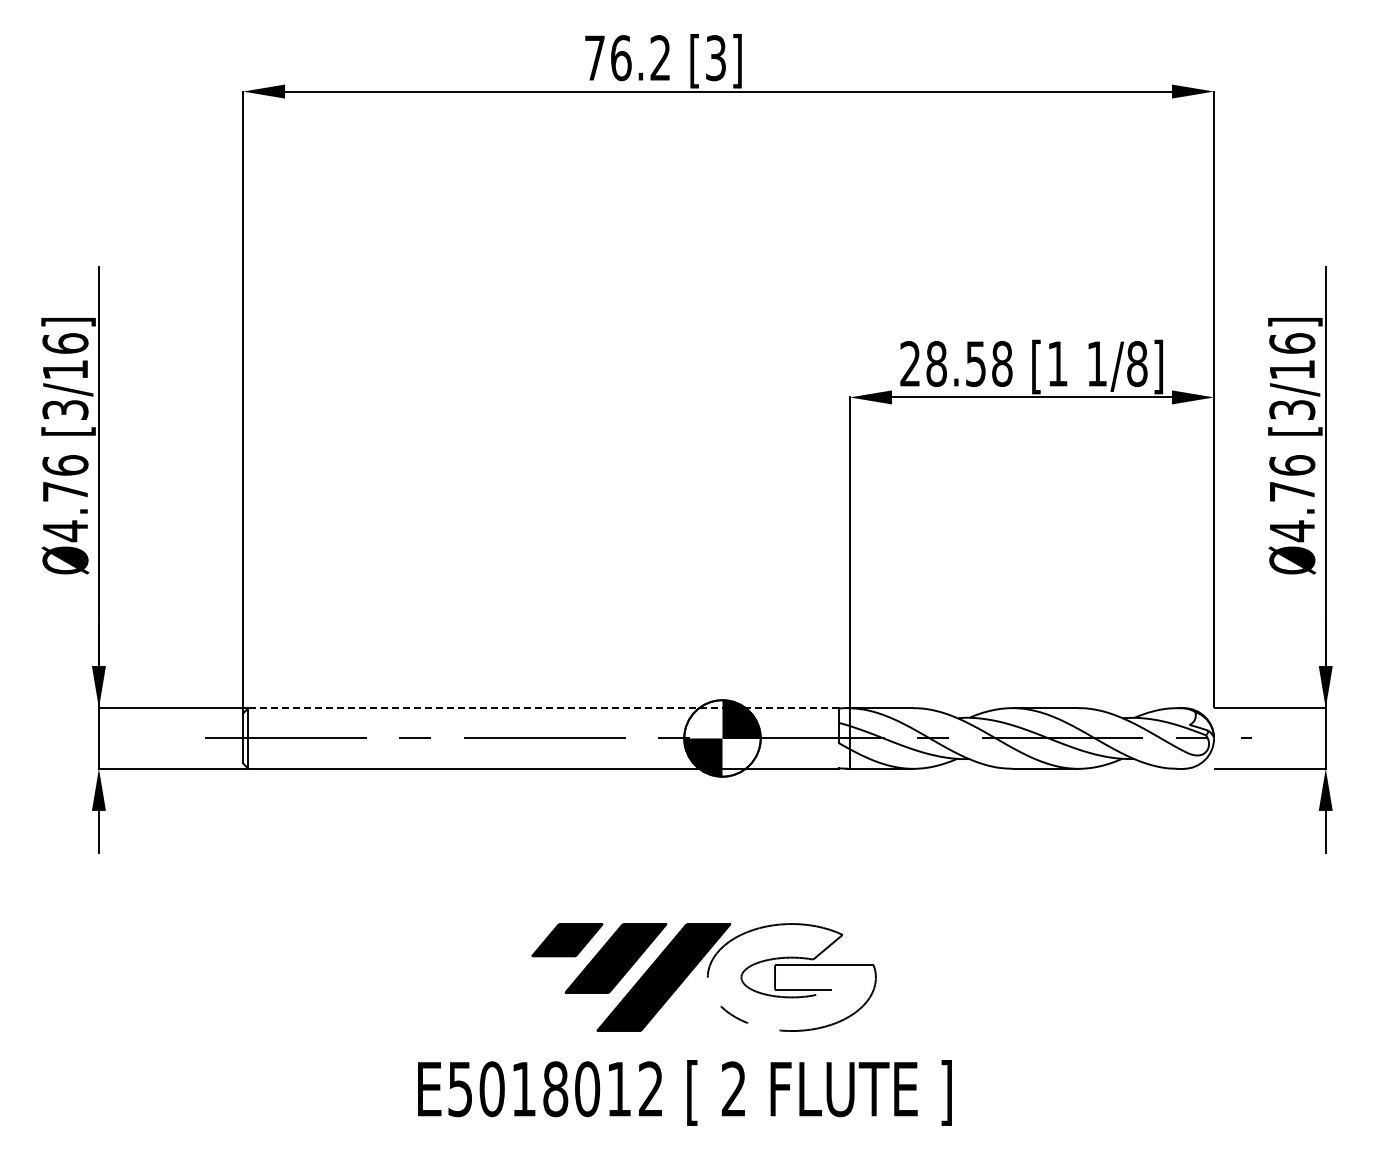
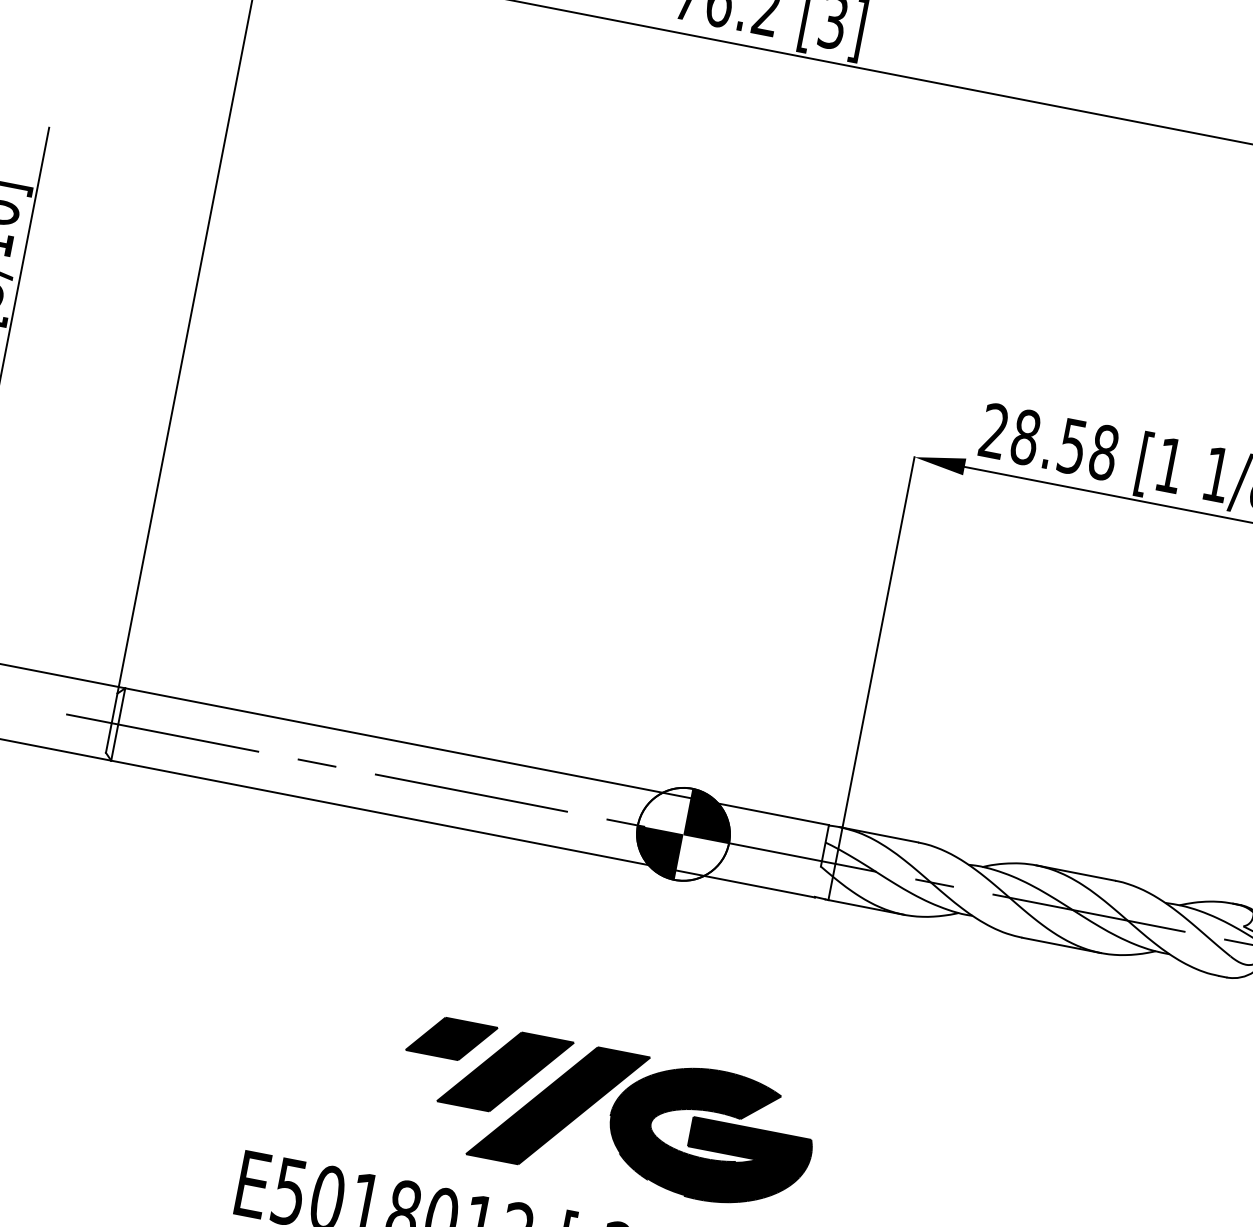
line: (543, 708) -> (477, 757), dashed -> solid
fill: (791, 977) -> (710, 1135), added

